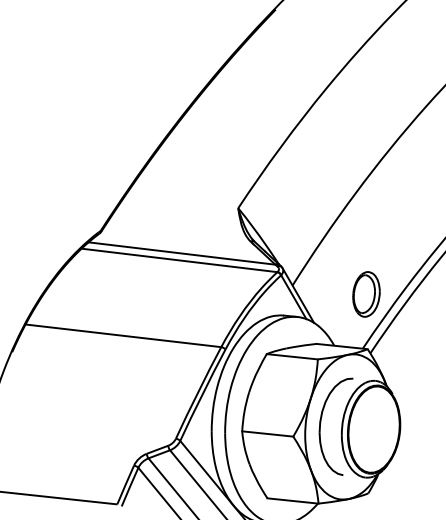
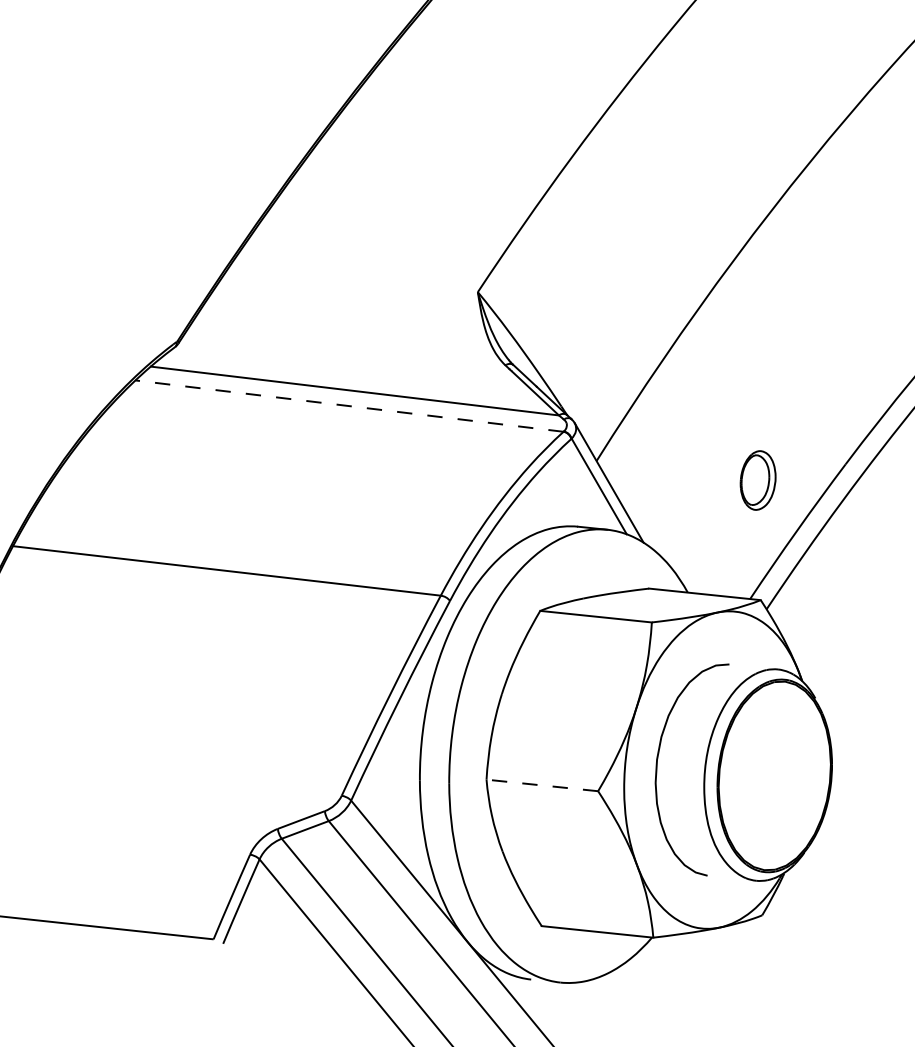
line: (179, 260) -> (349, 406), solid -> dashed
part: (366, 294) -> (758, 480), size x0.6
line: (267, 433) -> (541, 784), solid -> dashed

